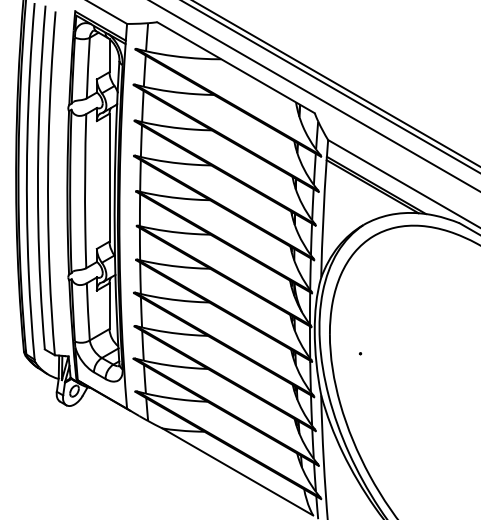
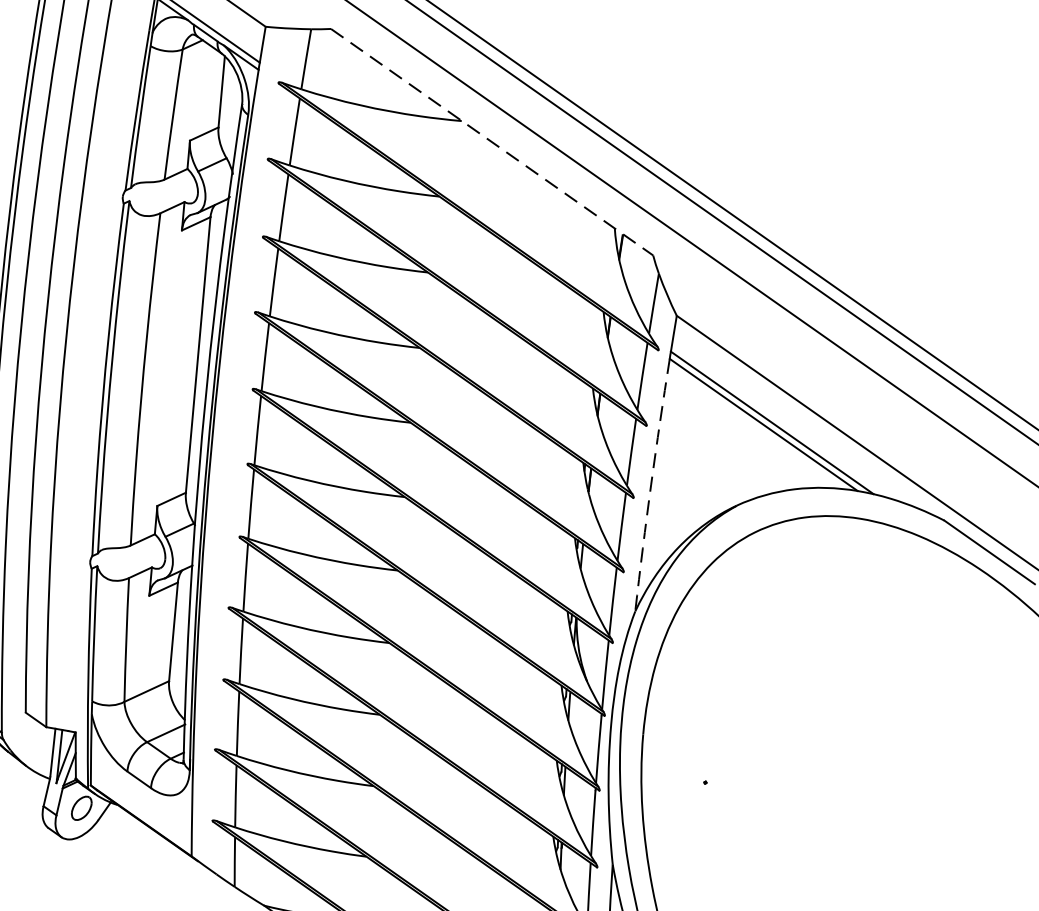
line: (236, 67) -> (493, 141), solid -> dashed
arc: (323, 218) -> (651, 484), solid -> dashed

